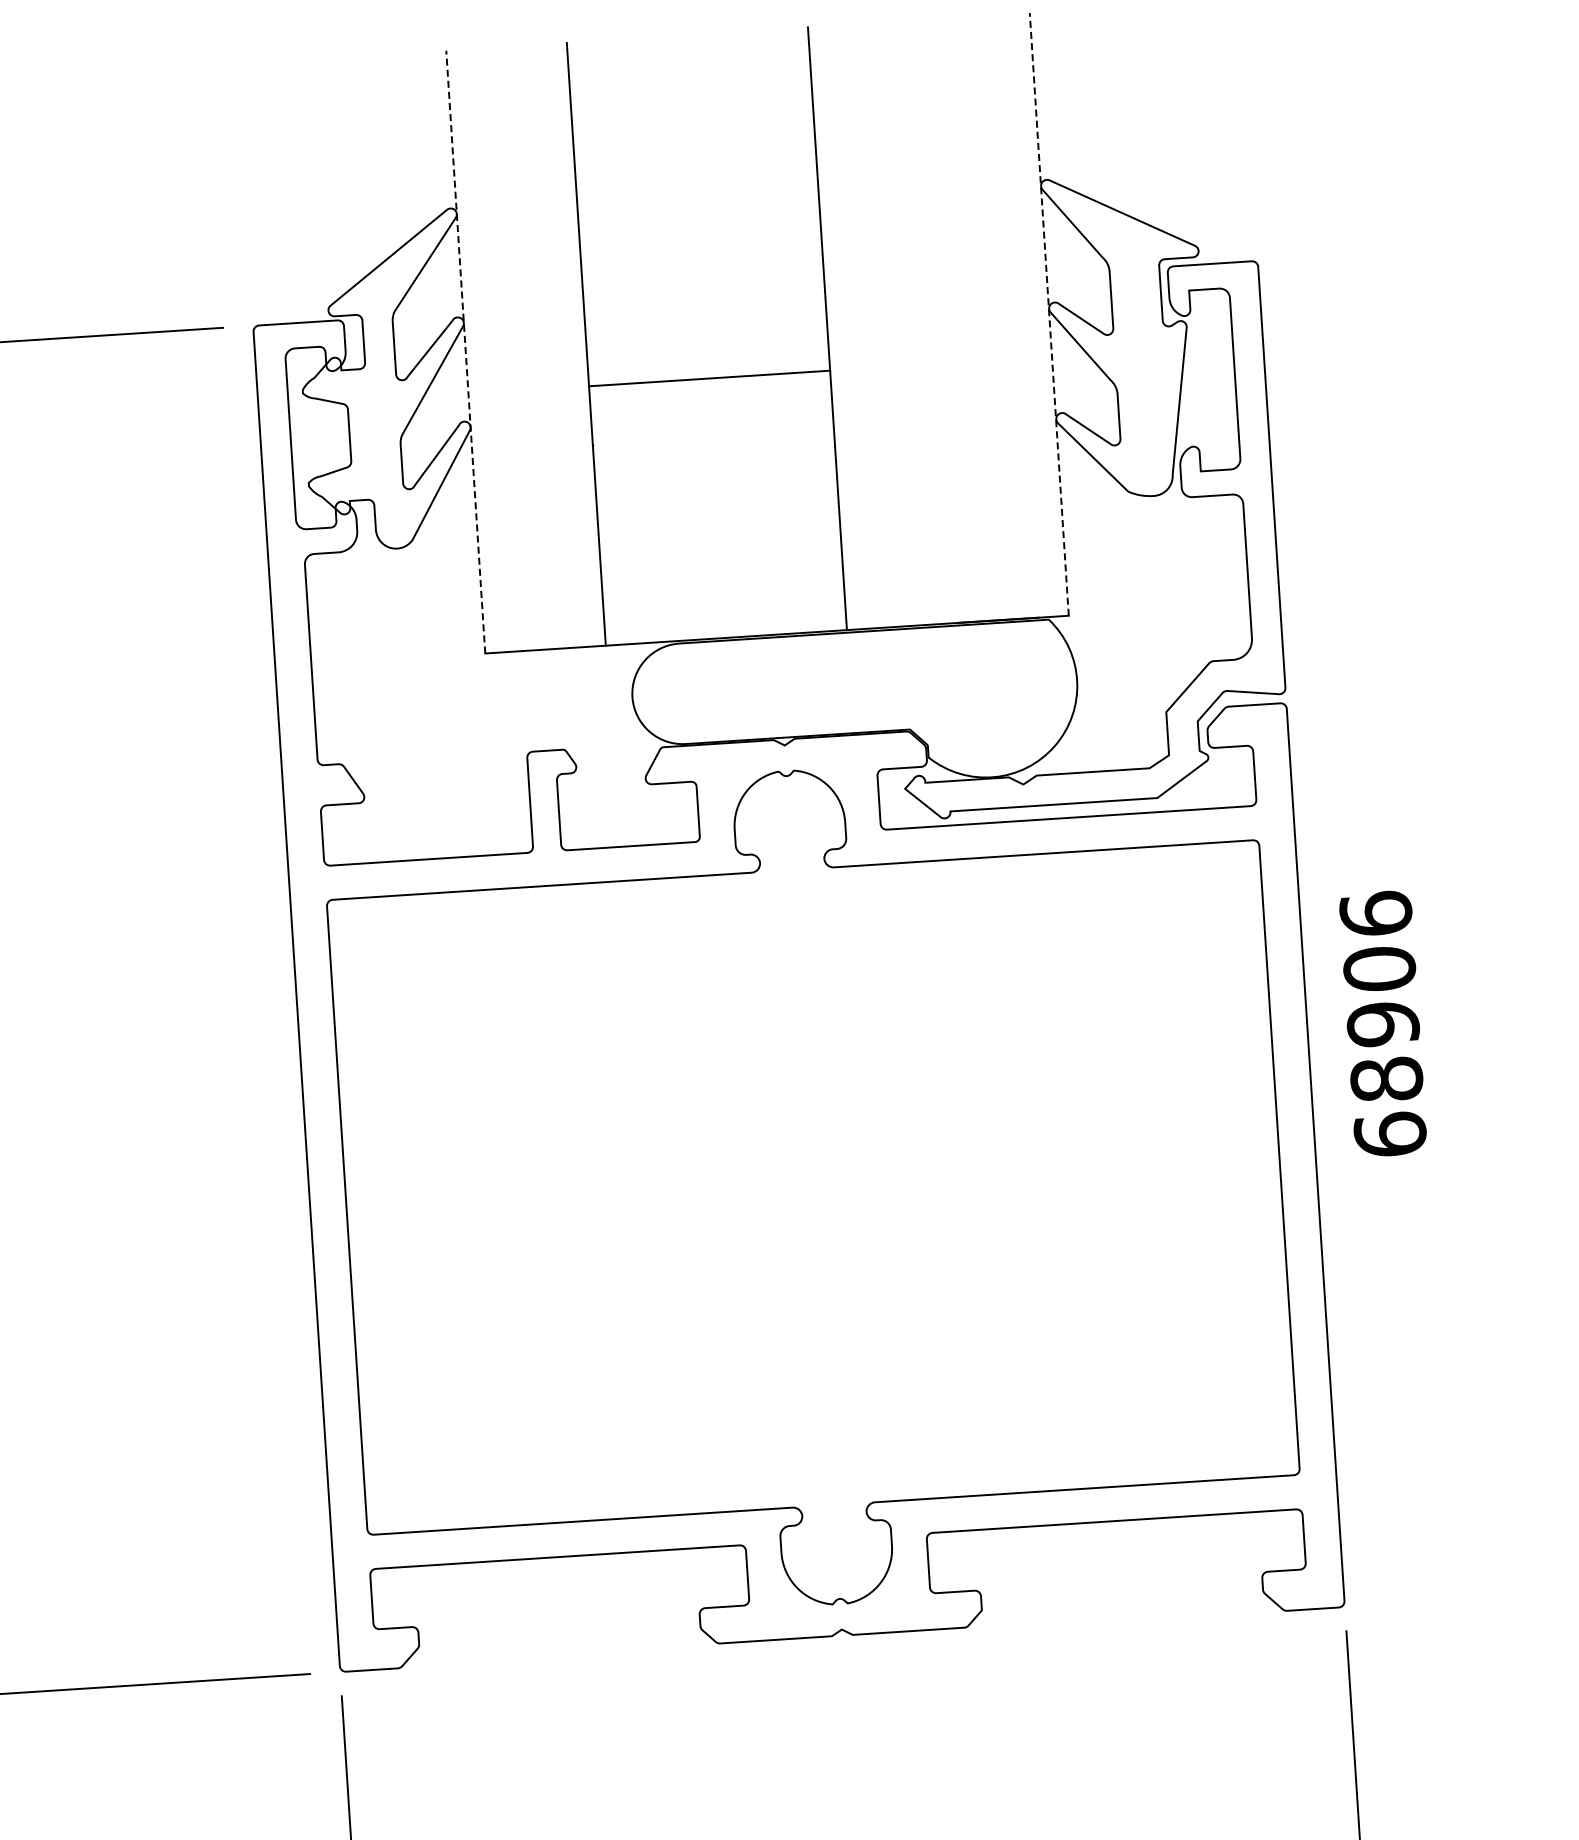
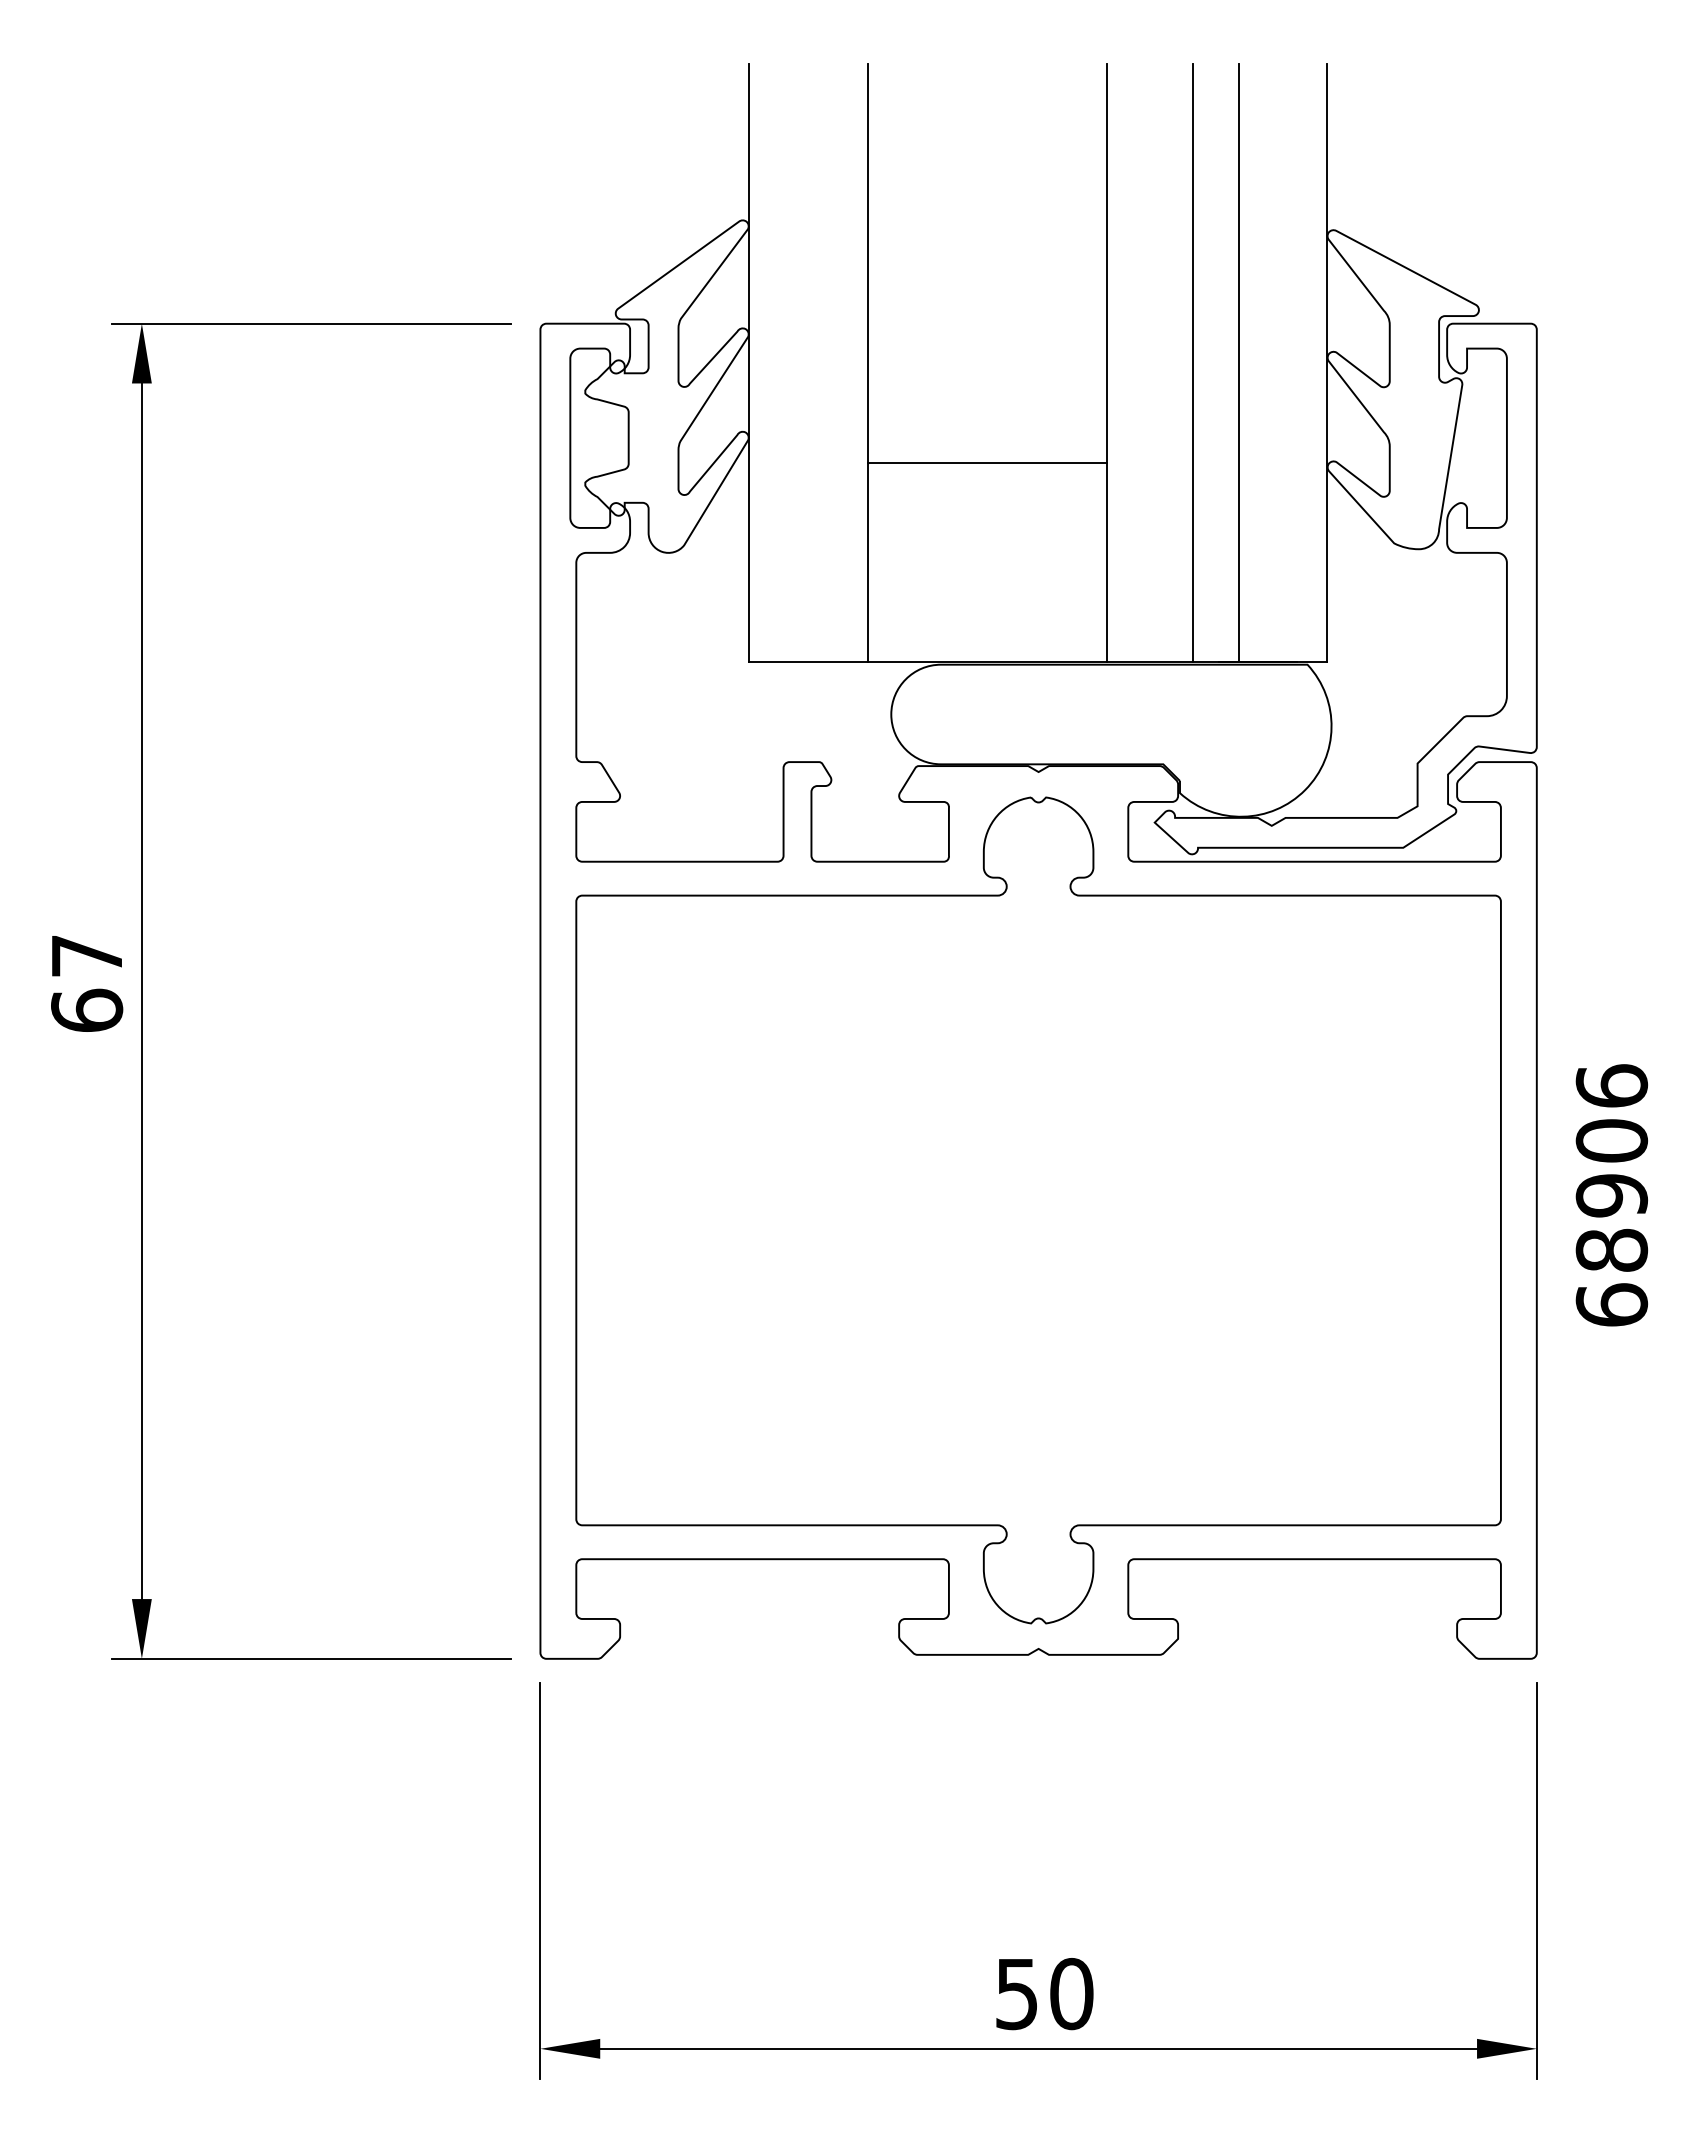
line: (1049, 314) -> (1327, 363), dashed -> solid
line: (959, 320) -> (1238, 363), added
line: (914, 323) -> (1193, 363), added
line: (465, 352) -> (748, 363), dashed -> solid
line: (709, 378) -> (987, 462), moved
text: (1382, 1024) -> (1611, 1195), moved

